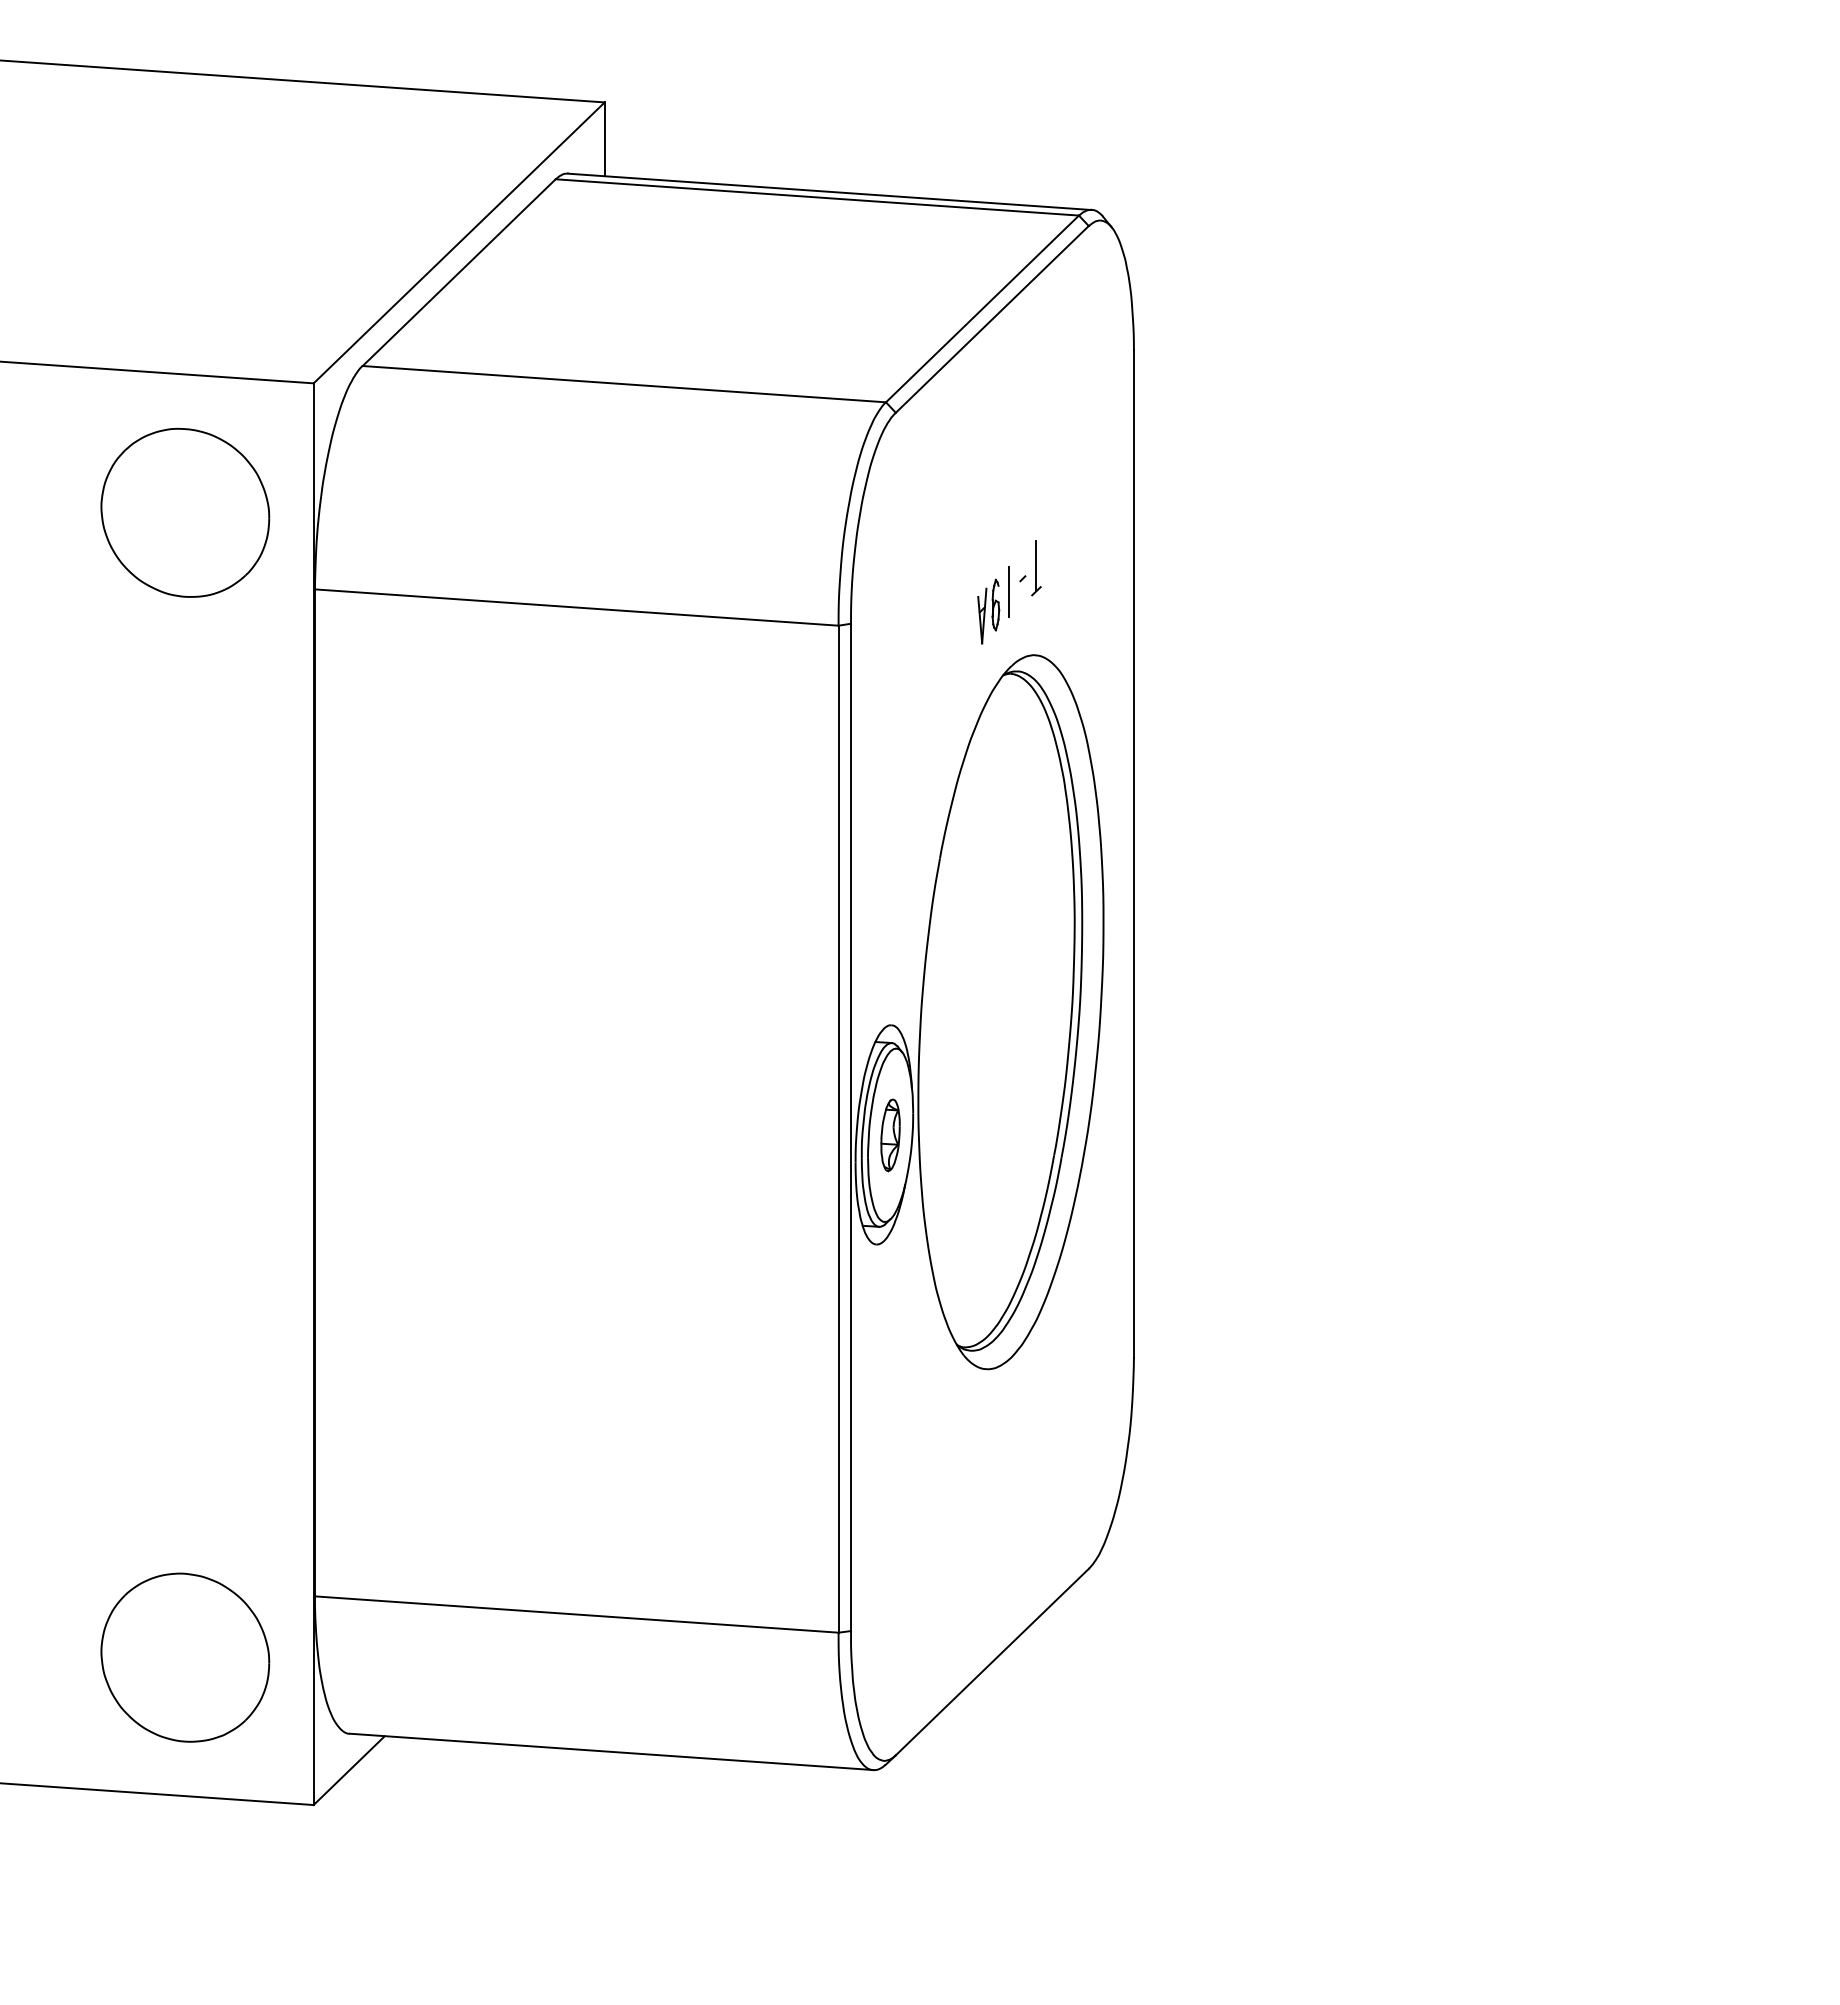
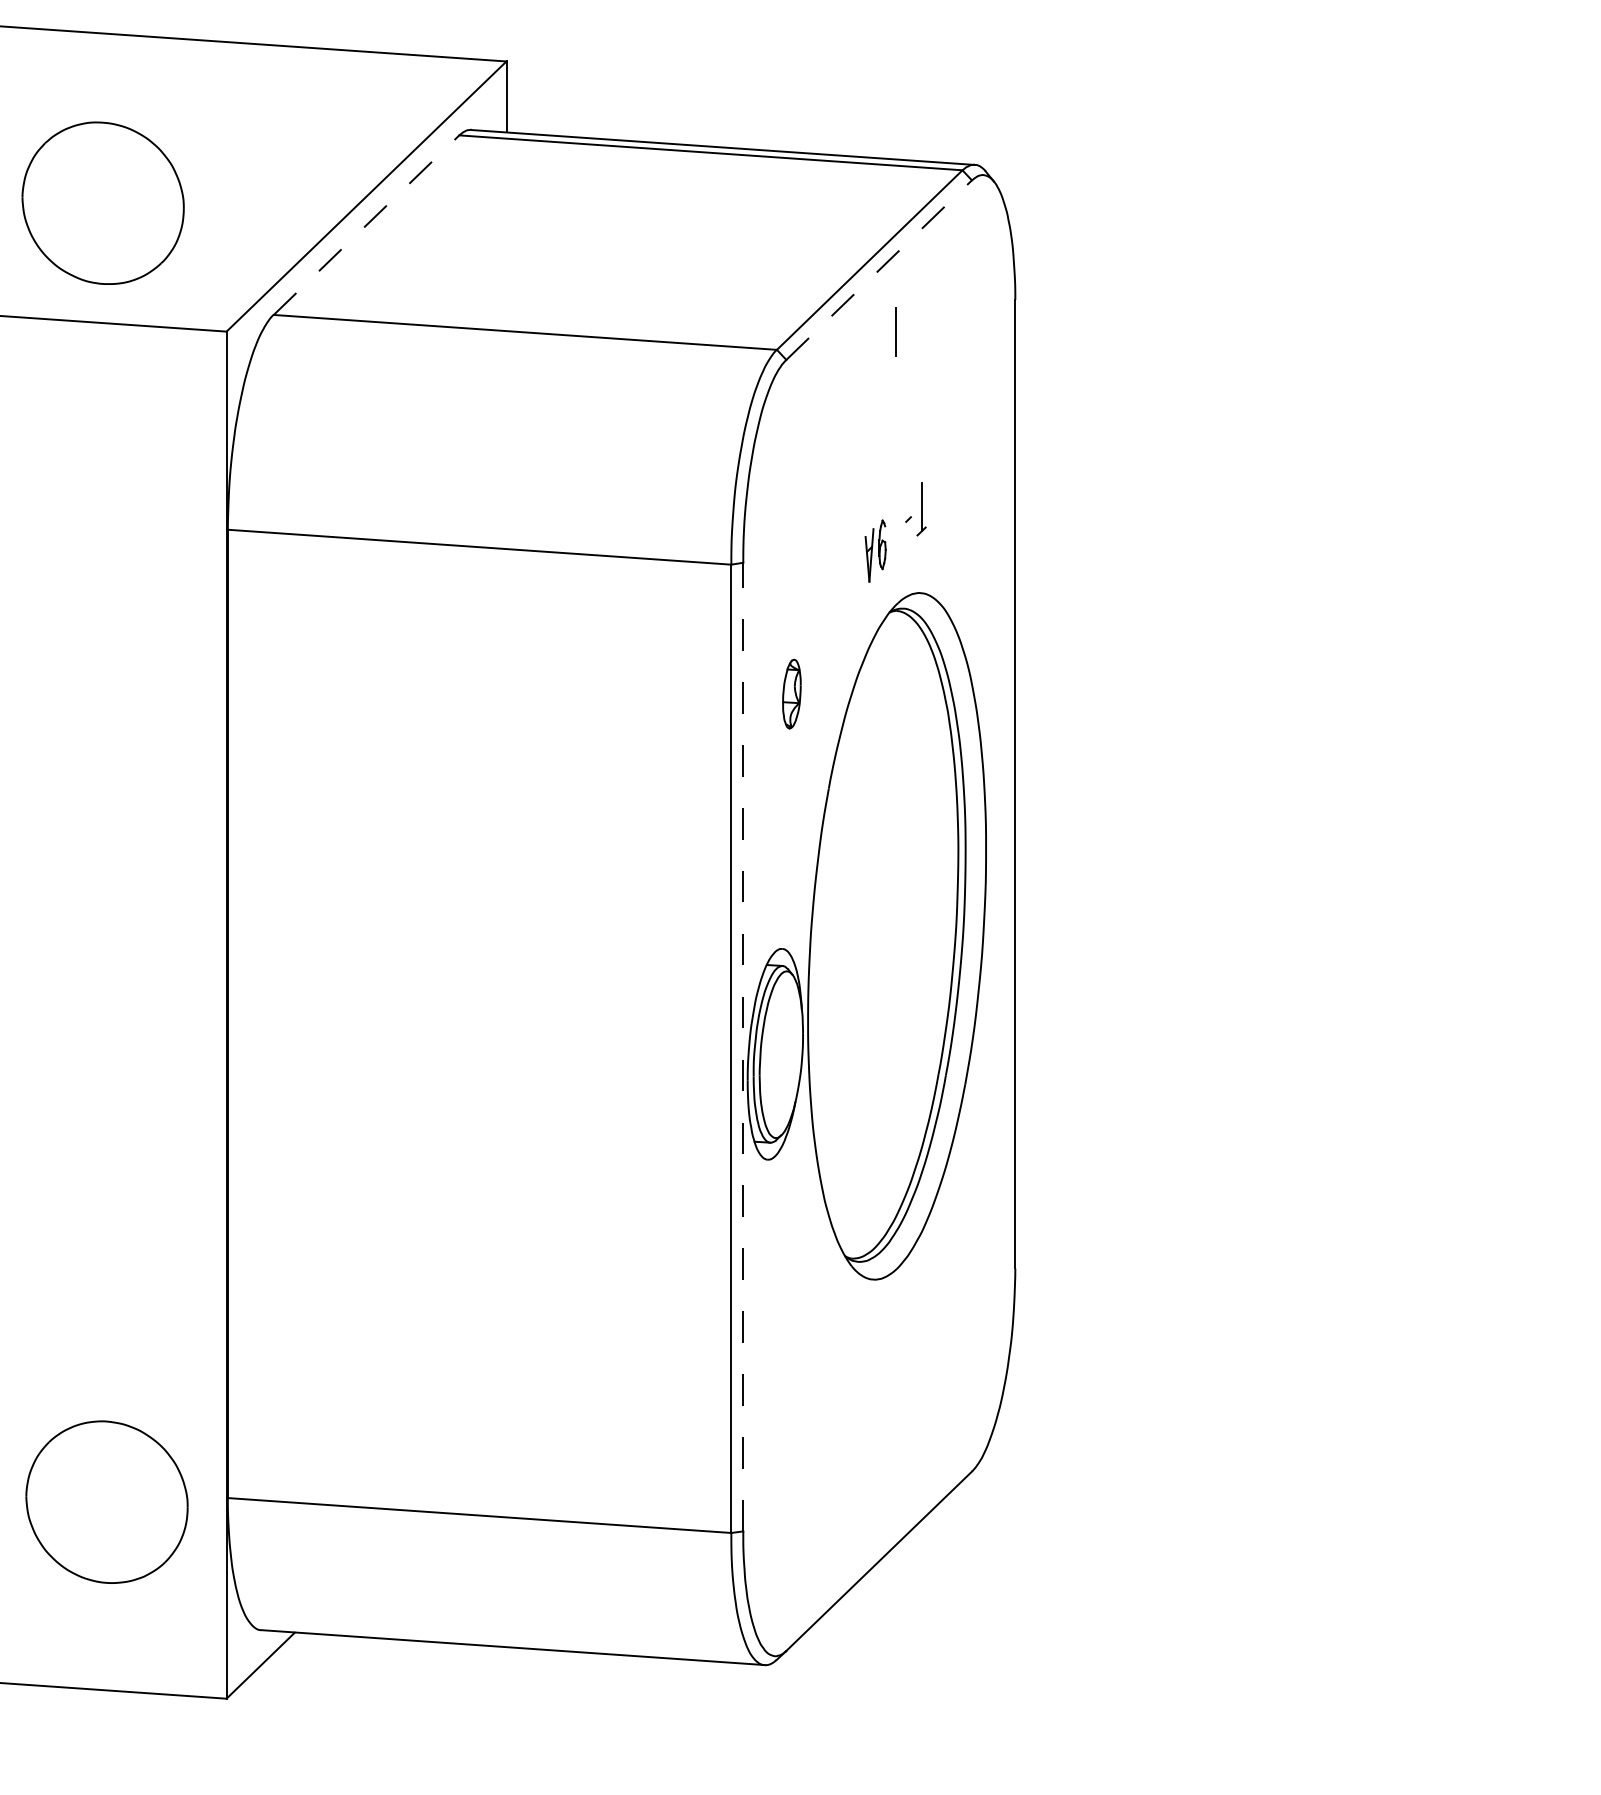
line: (459, 272) -> (366, 225), solid -> dashed
line: (992, 319) -> (879, 270), solid -> dashed
part: (185, 512) -> (103, 202), moved
line: (1008, 591) -> (894, 331), moved
line: (851, 1127) -> (743, 1047), solid -> dashed
part: (890, 1135) -> (791, 694), moved
part: (185, 1657) -> (107, 1502), moved

